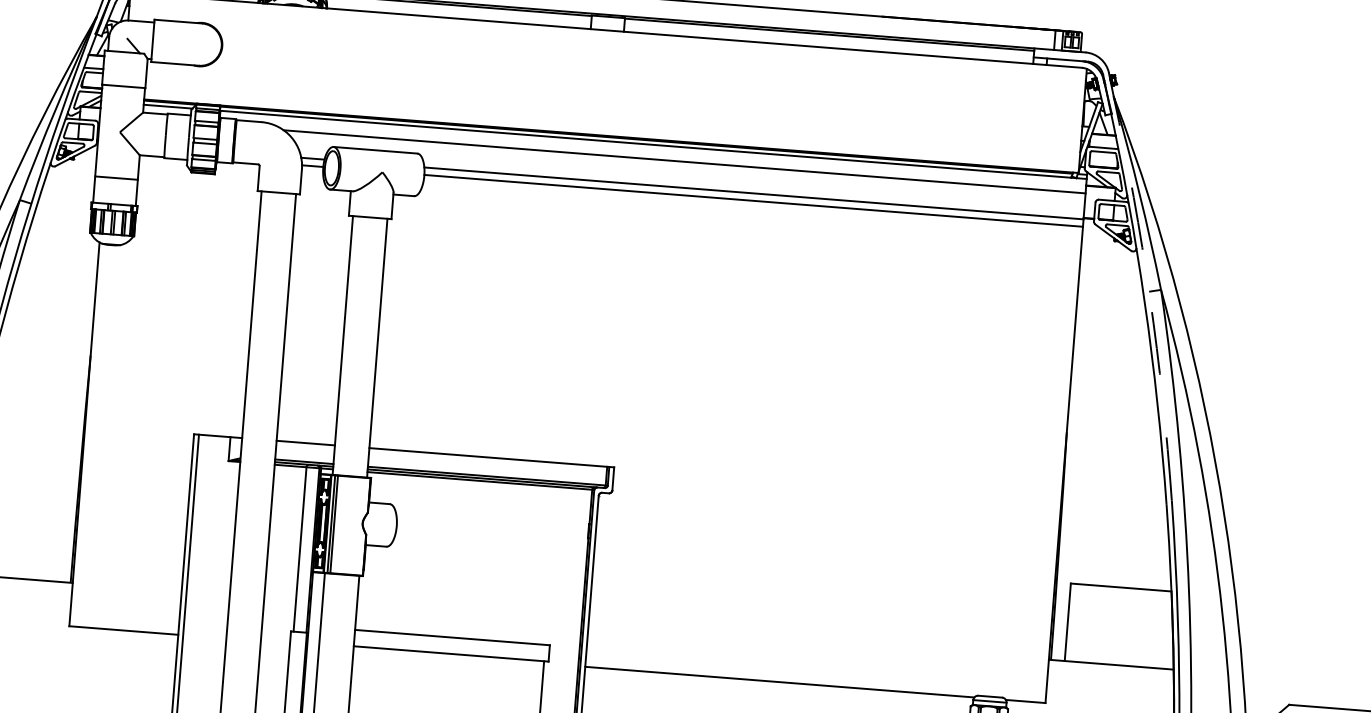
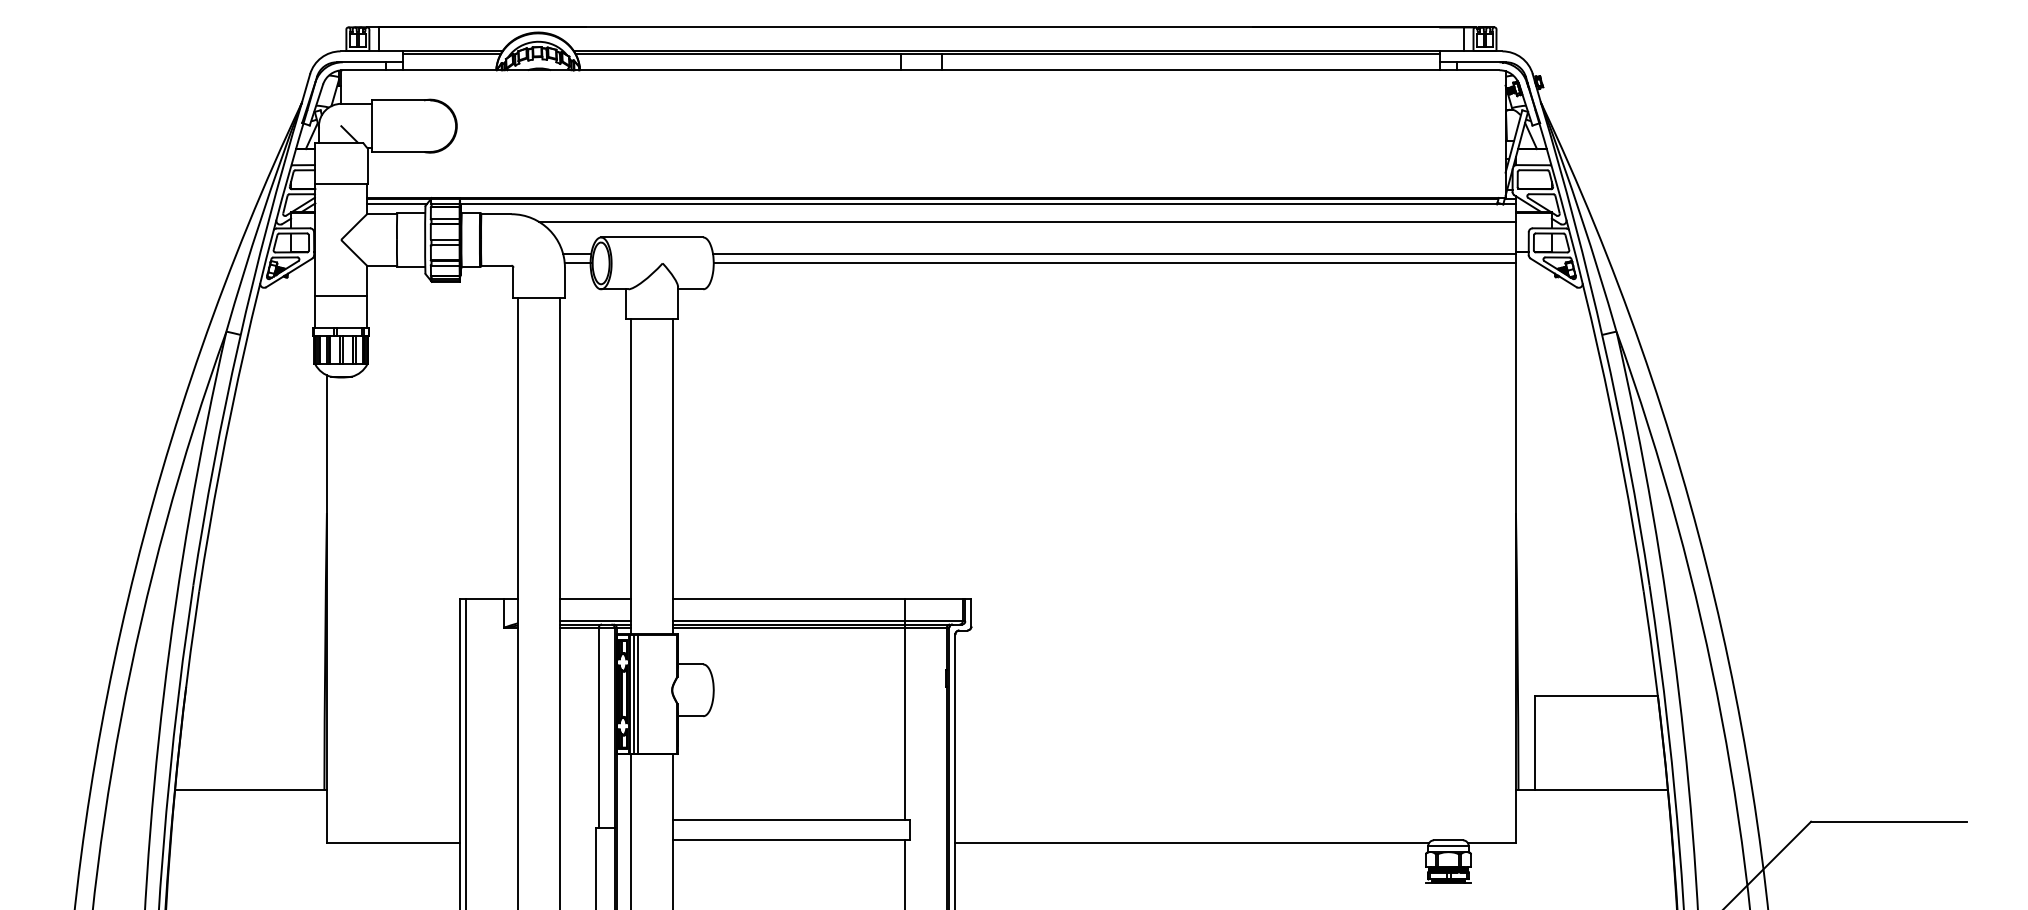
arc: (1149, 297) -> (1603, 342), dashed -> solid
line: (552, 554) -> (905, 709), added

